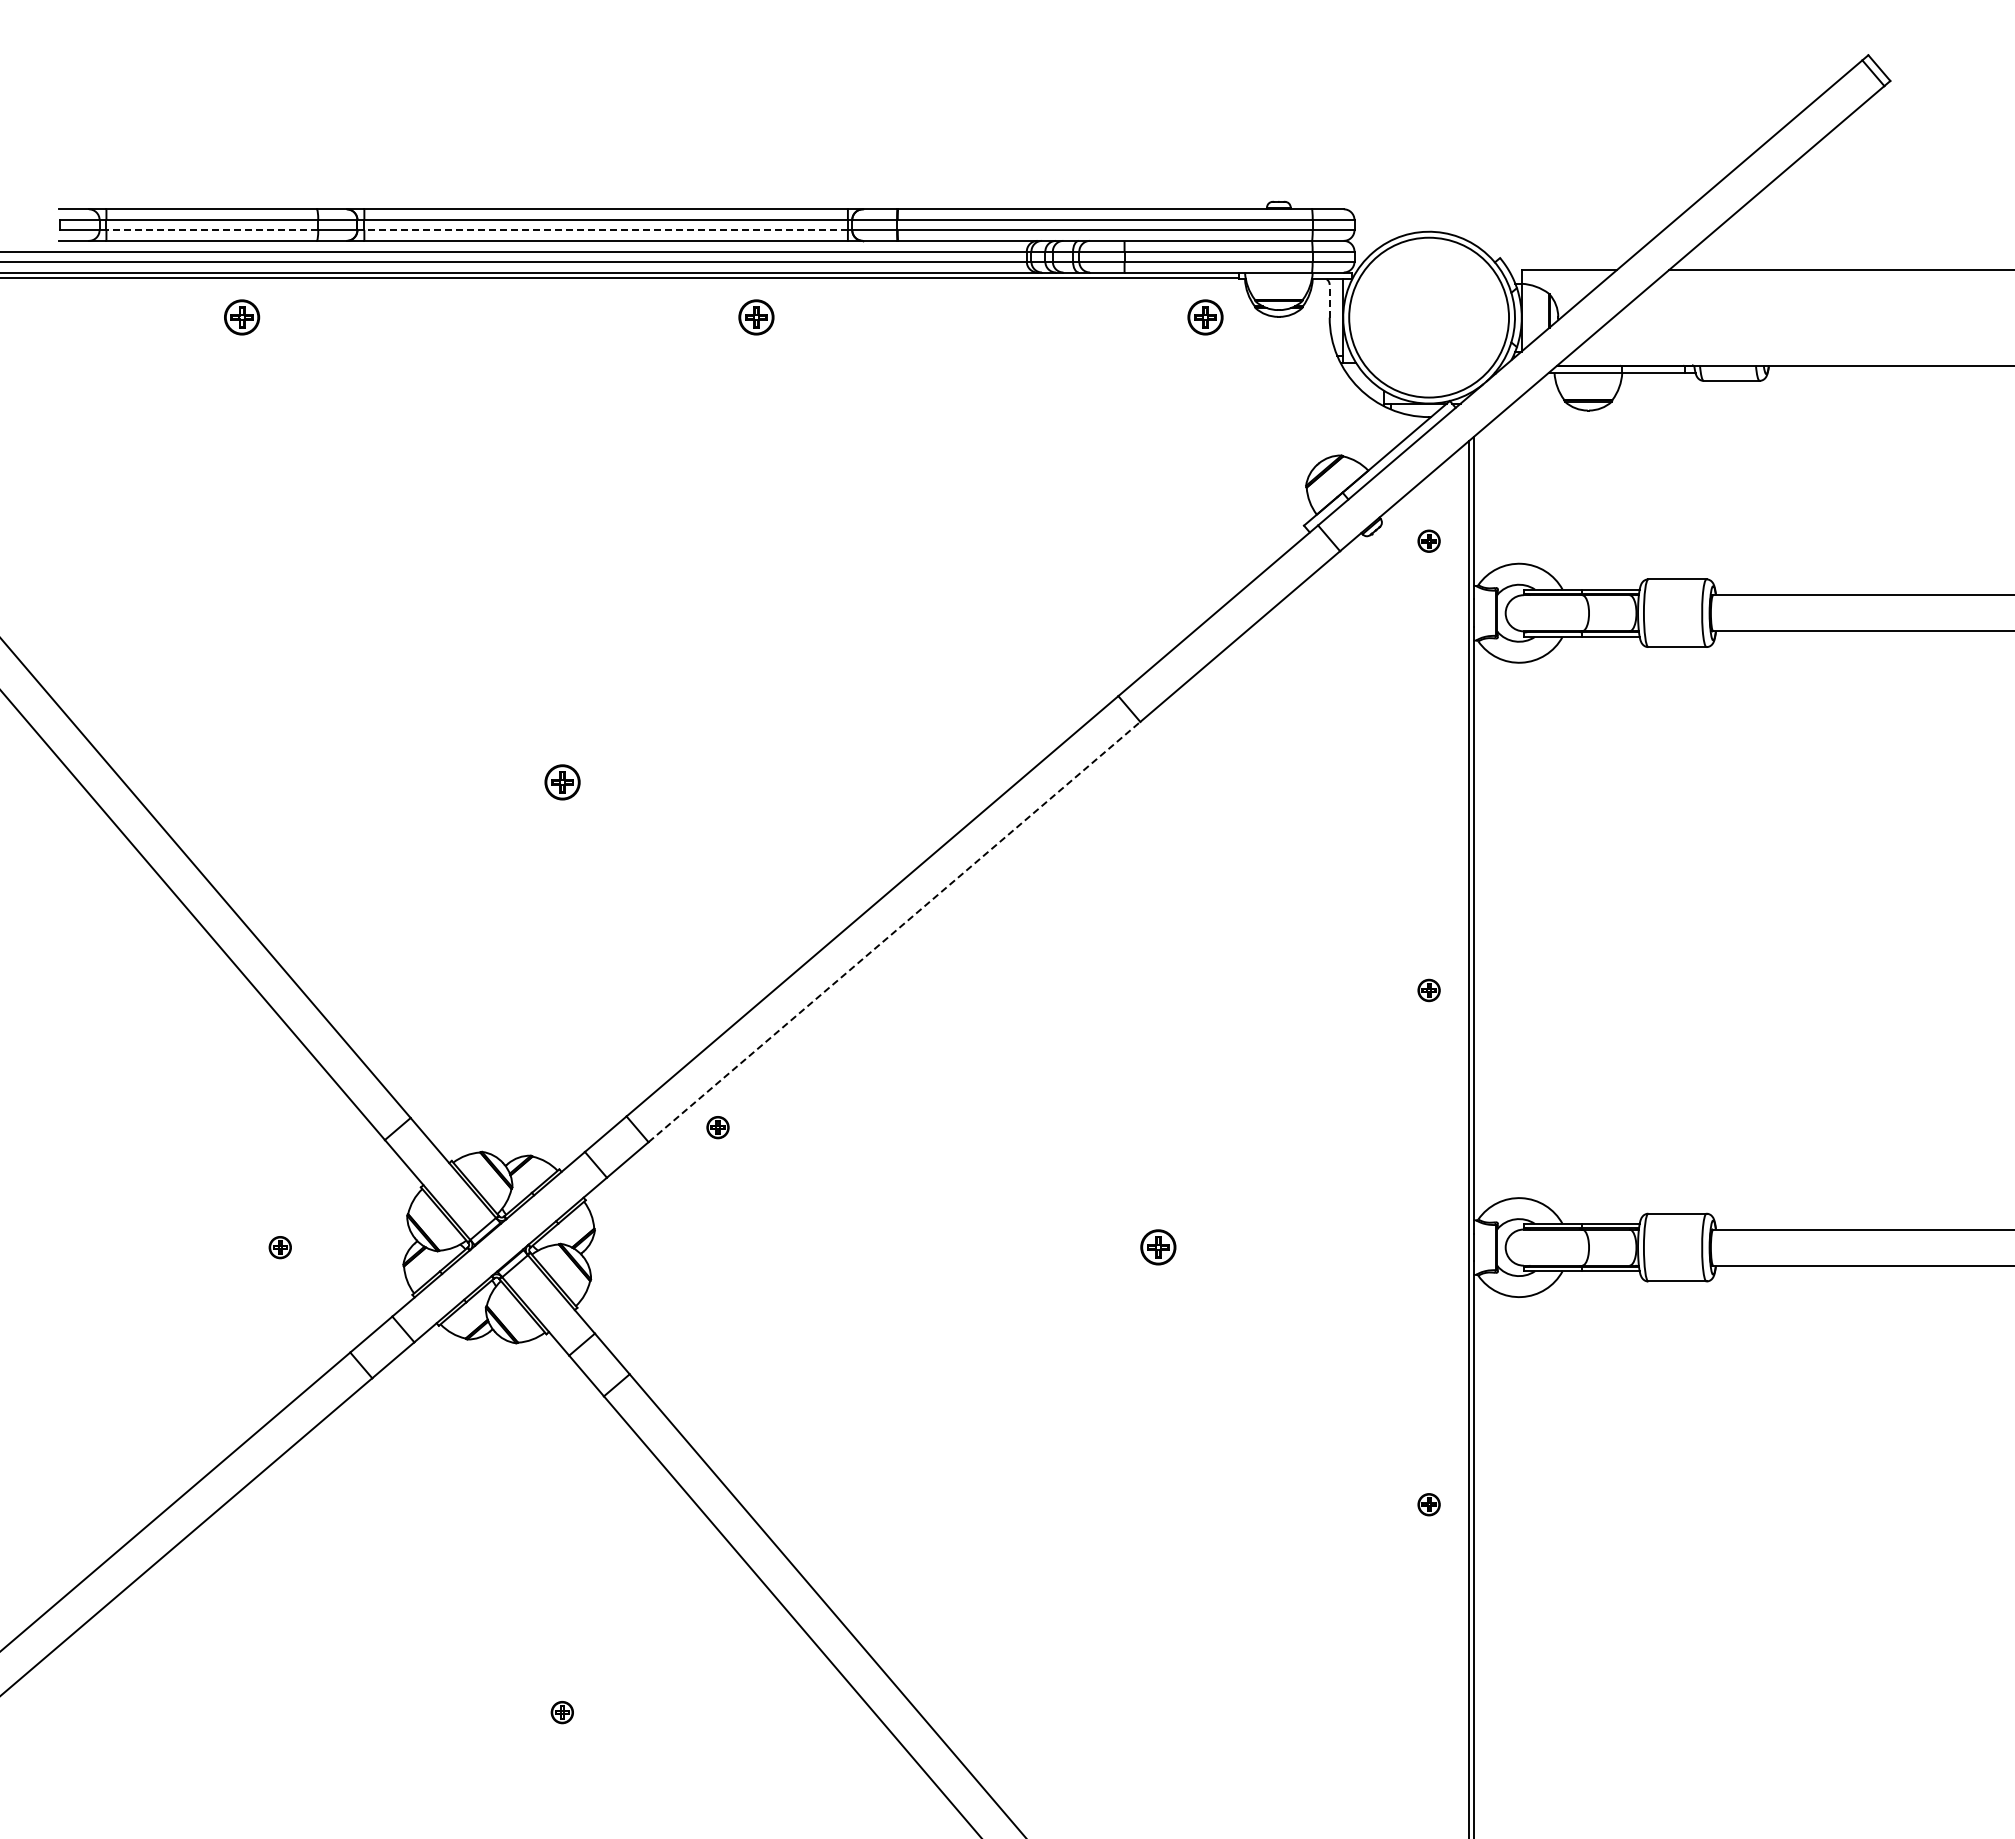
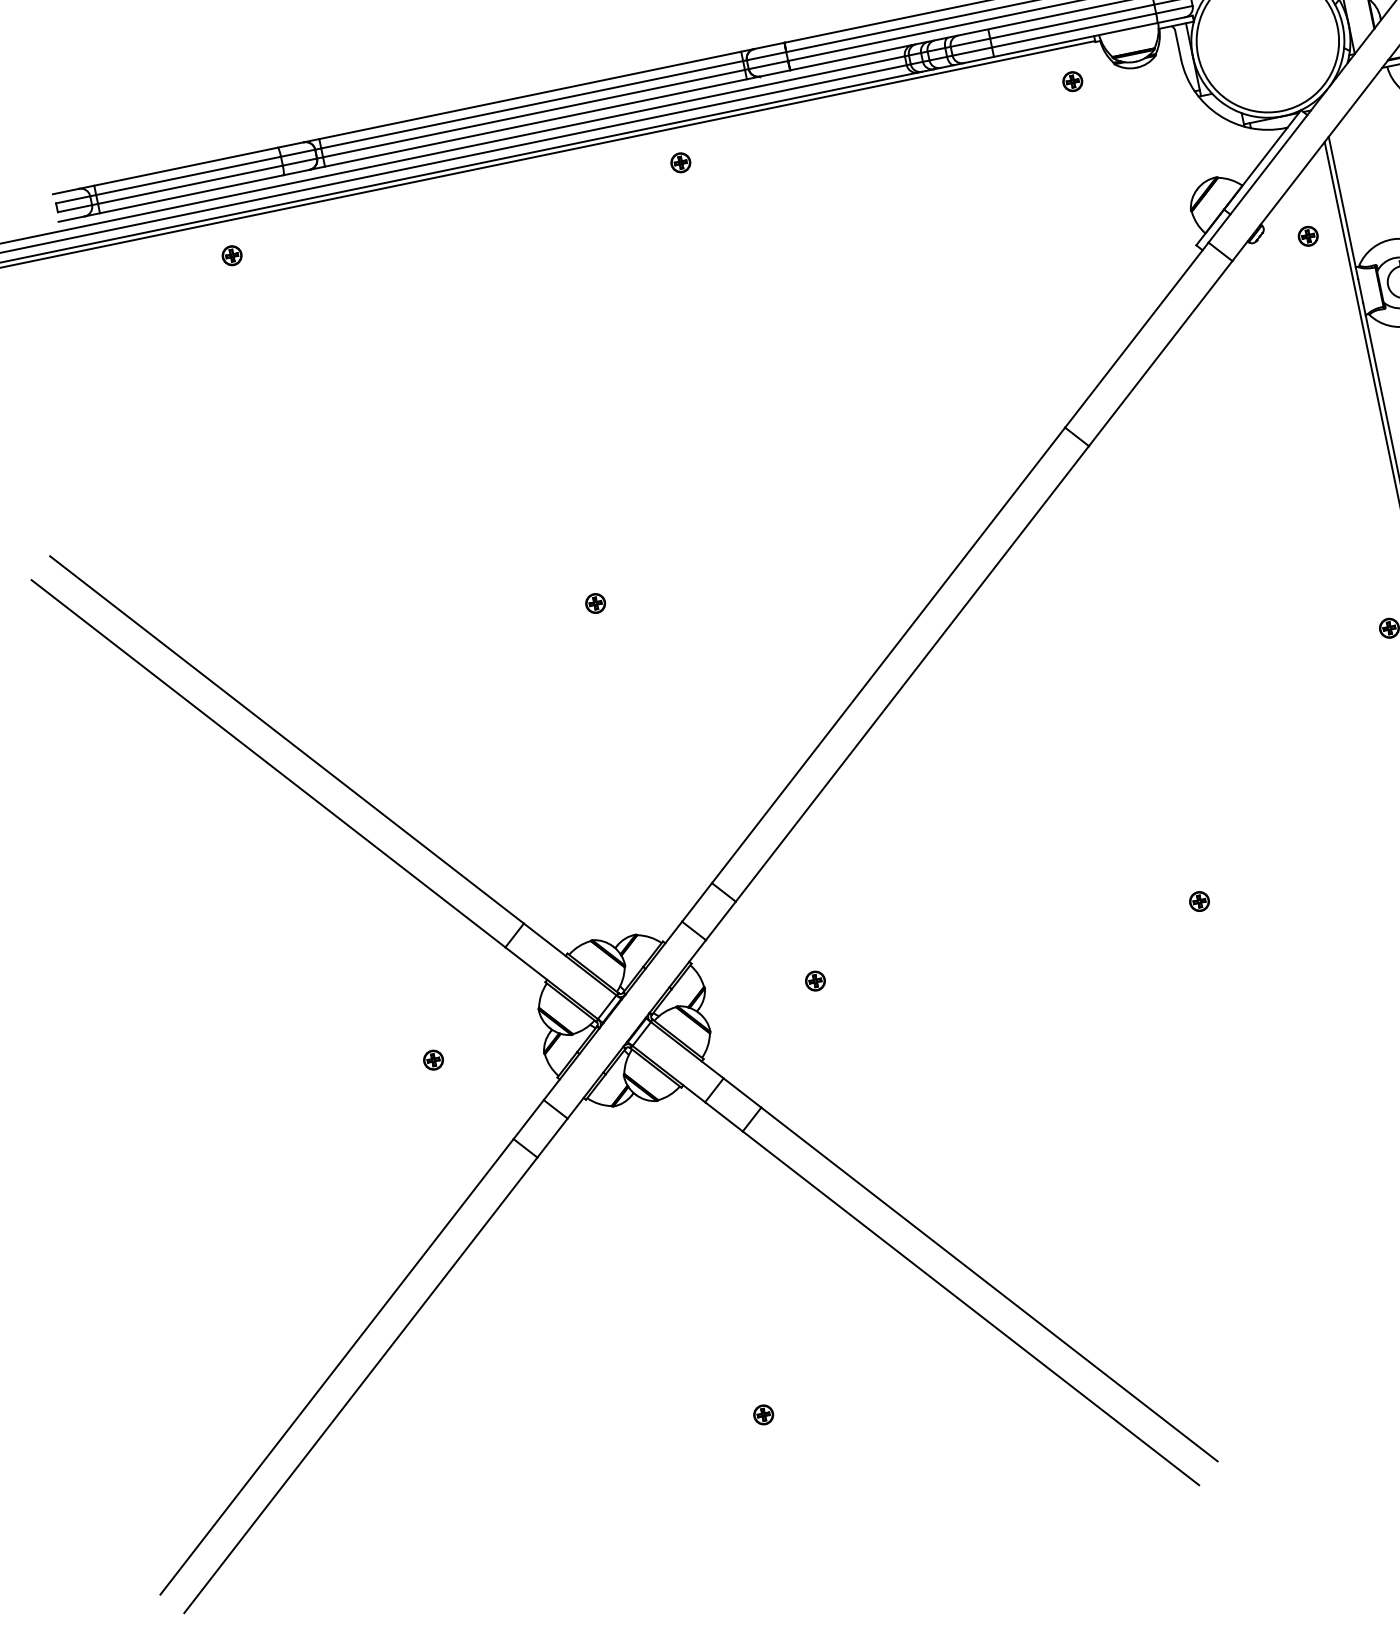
line: (212, 230) -> (190, 185), dashed -> solid
line: (606, 230) -> (534, 113), dashed -> solid
line: (1329, 300) -> (1177, 44), dashed -> solid
part: (241, 317) -> (231, 255), size x0.62
part: (755, 317) -> (680, 162), size x0.62
part: (1205, 317) -> (1072, 81), size x0.62
part: (561, 782) -> (594, 603), size x0.62
line: (894, 931) -> (912, 673), dashed -> solid
part: (717, 1127) -> (814, 981), moved
part: (1157, 1247) -> (1198, 901), size x0.62

